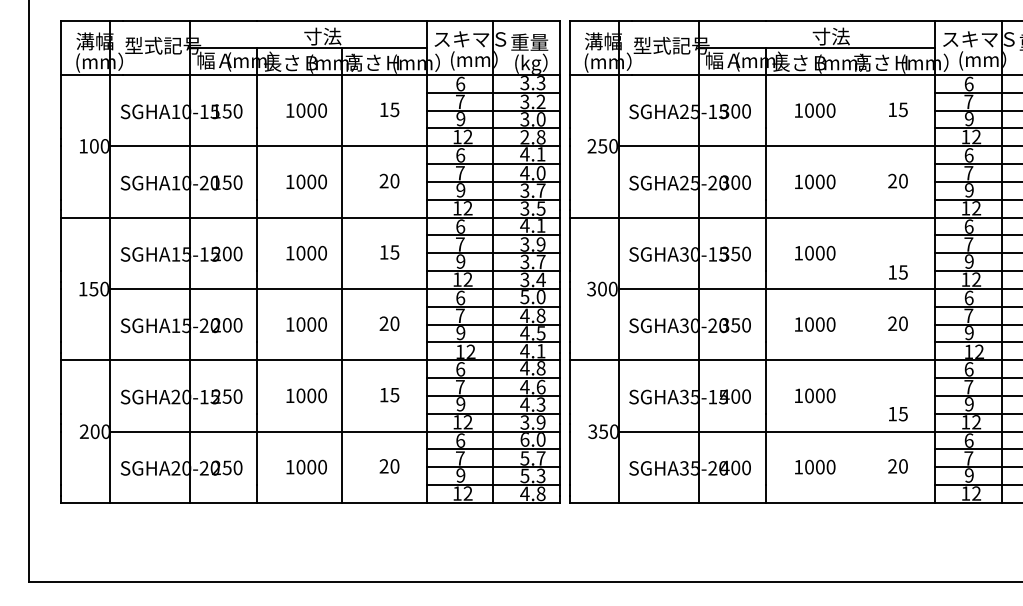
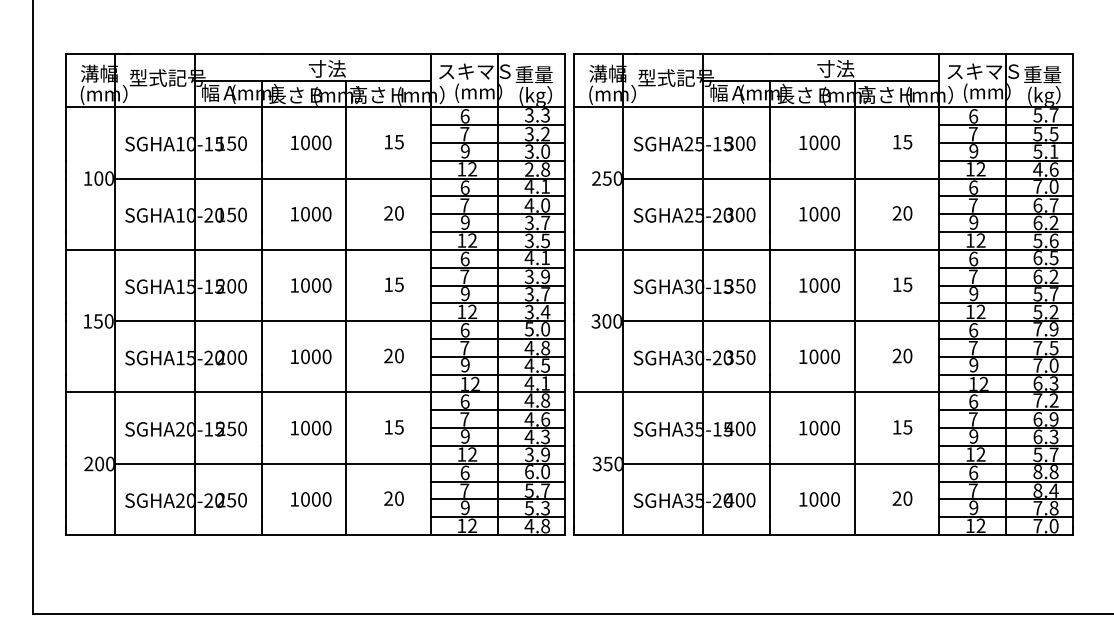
text: (898, 272) -> (902, 284), moved
line: (850, 275) -> (854, 307), added
text: (898, 414) -> (902, 427), moved

